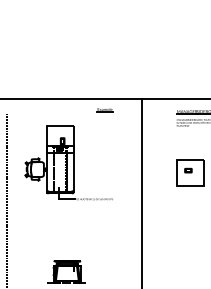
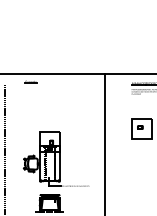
part: (104, 110) -> (30, 82), moved
part: (68, 162) -> (56, 158), moved

